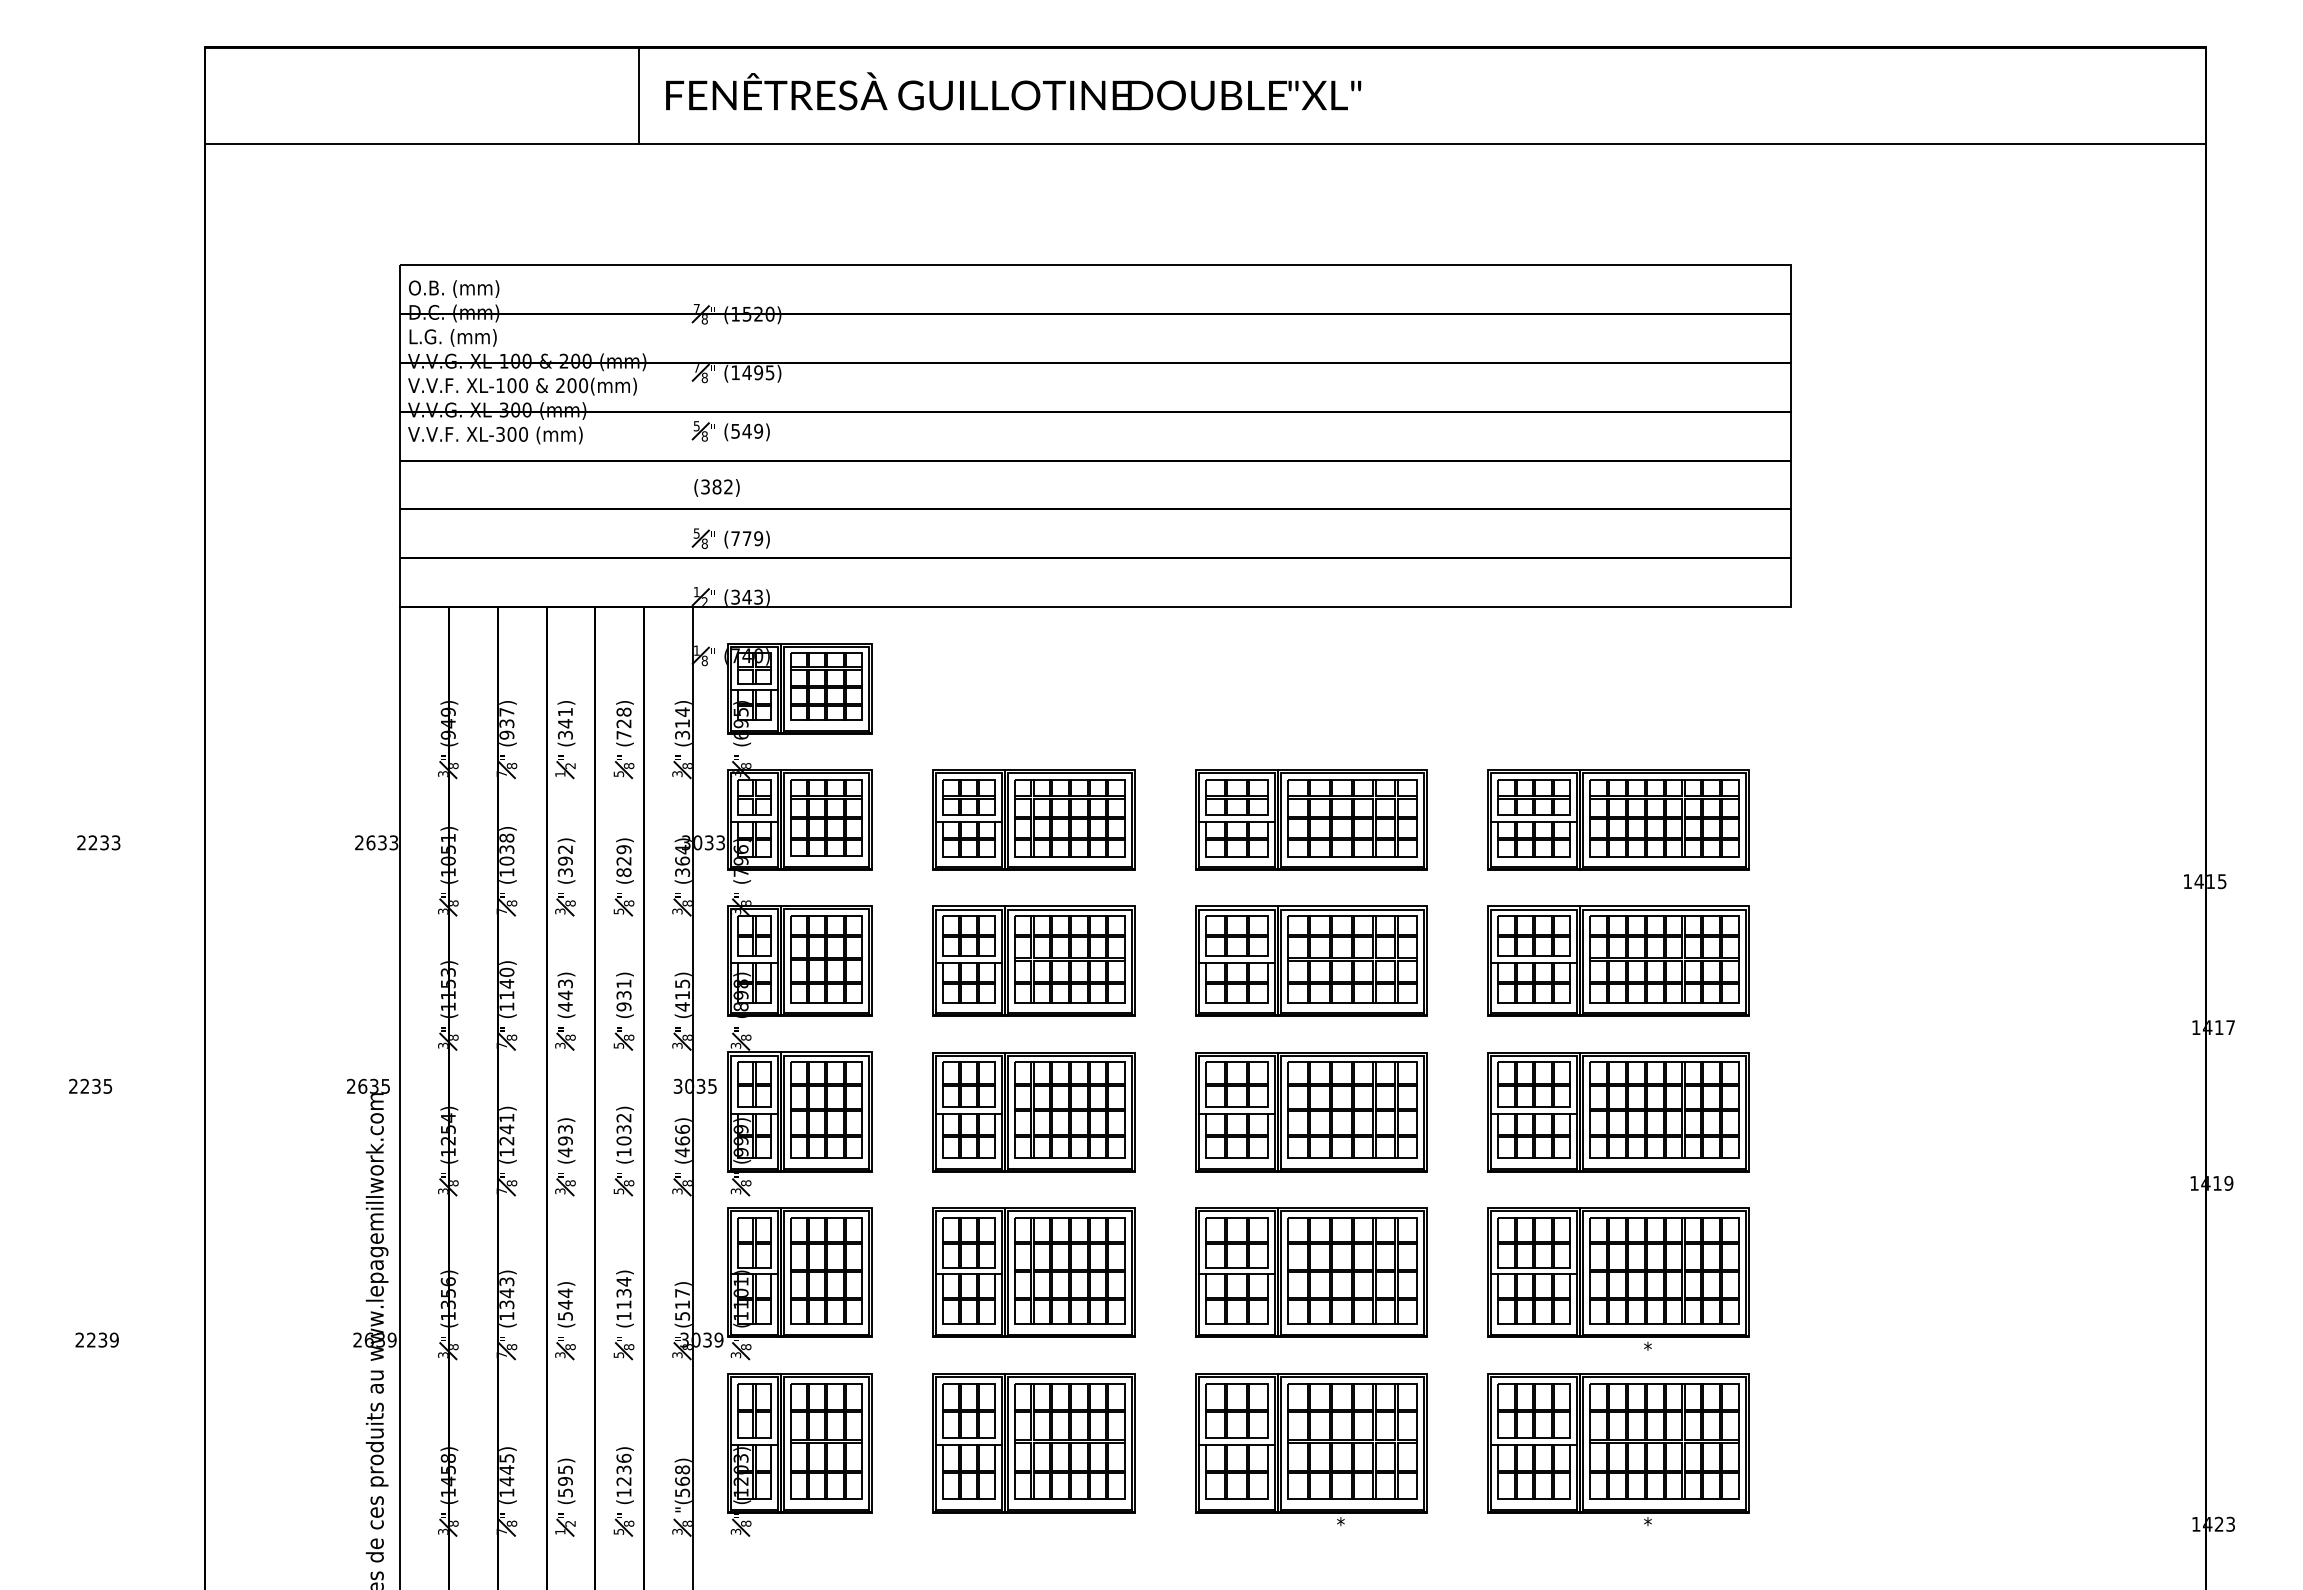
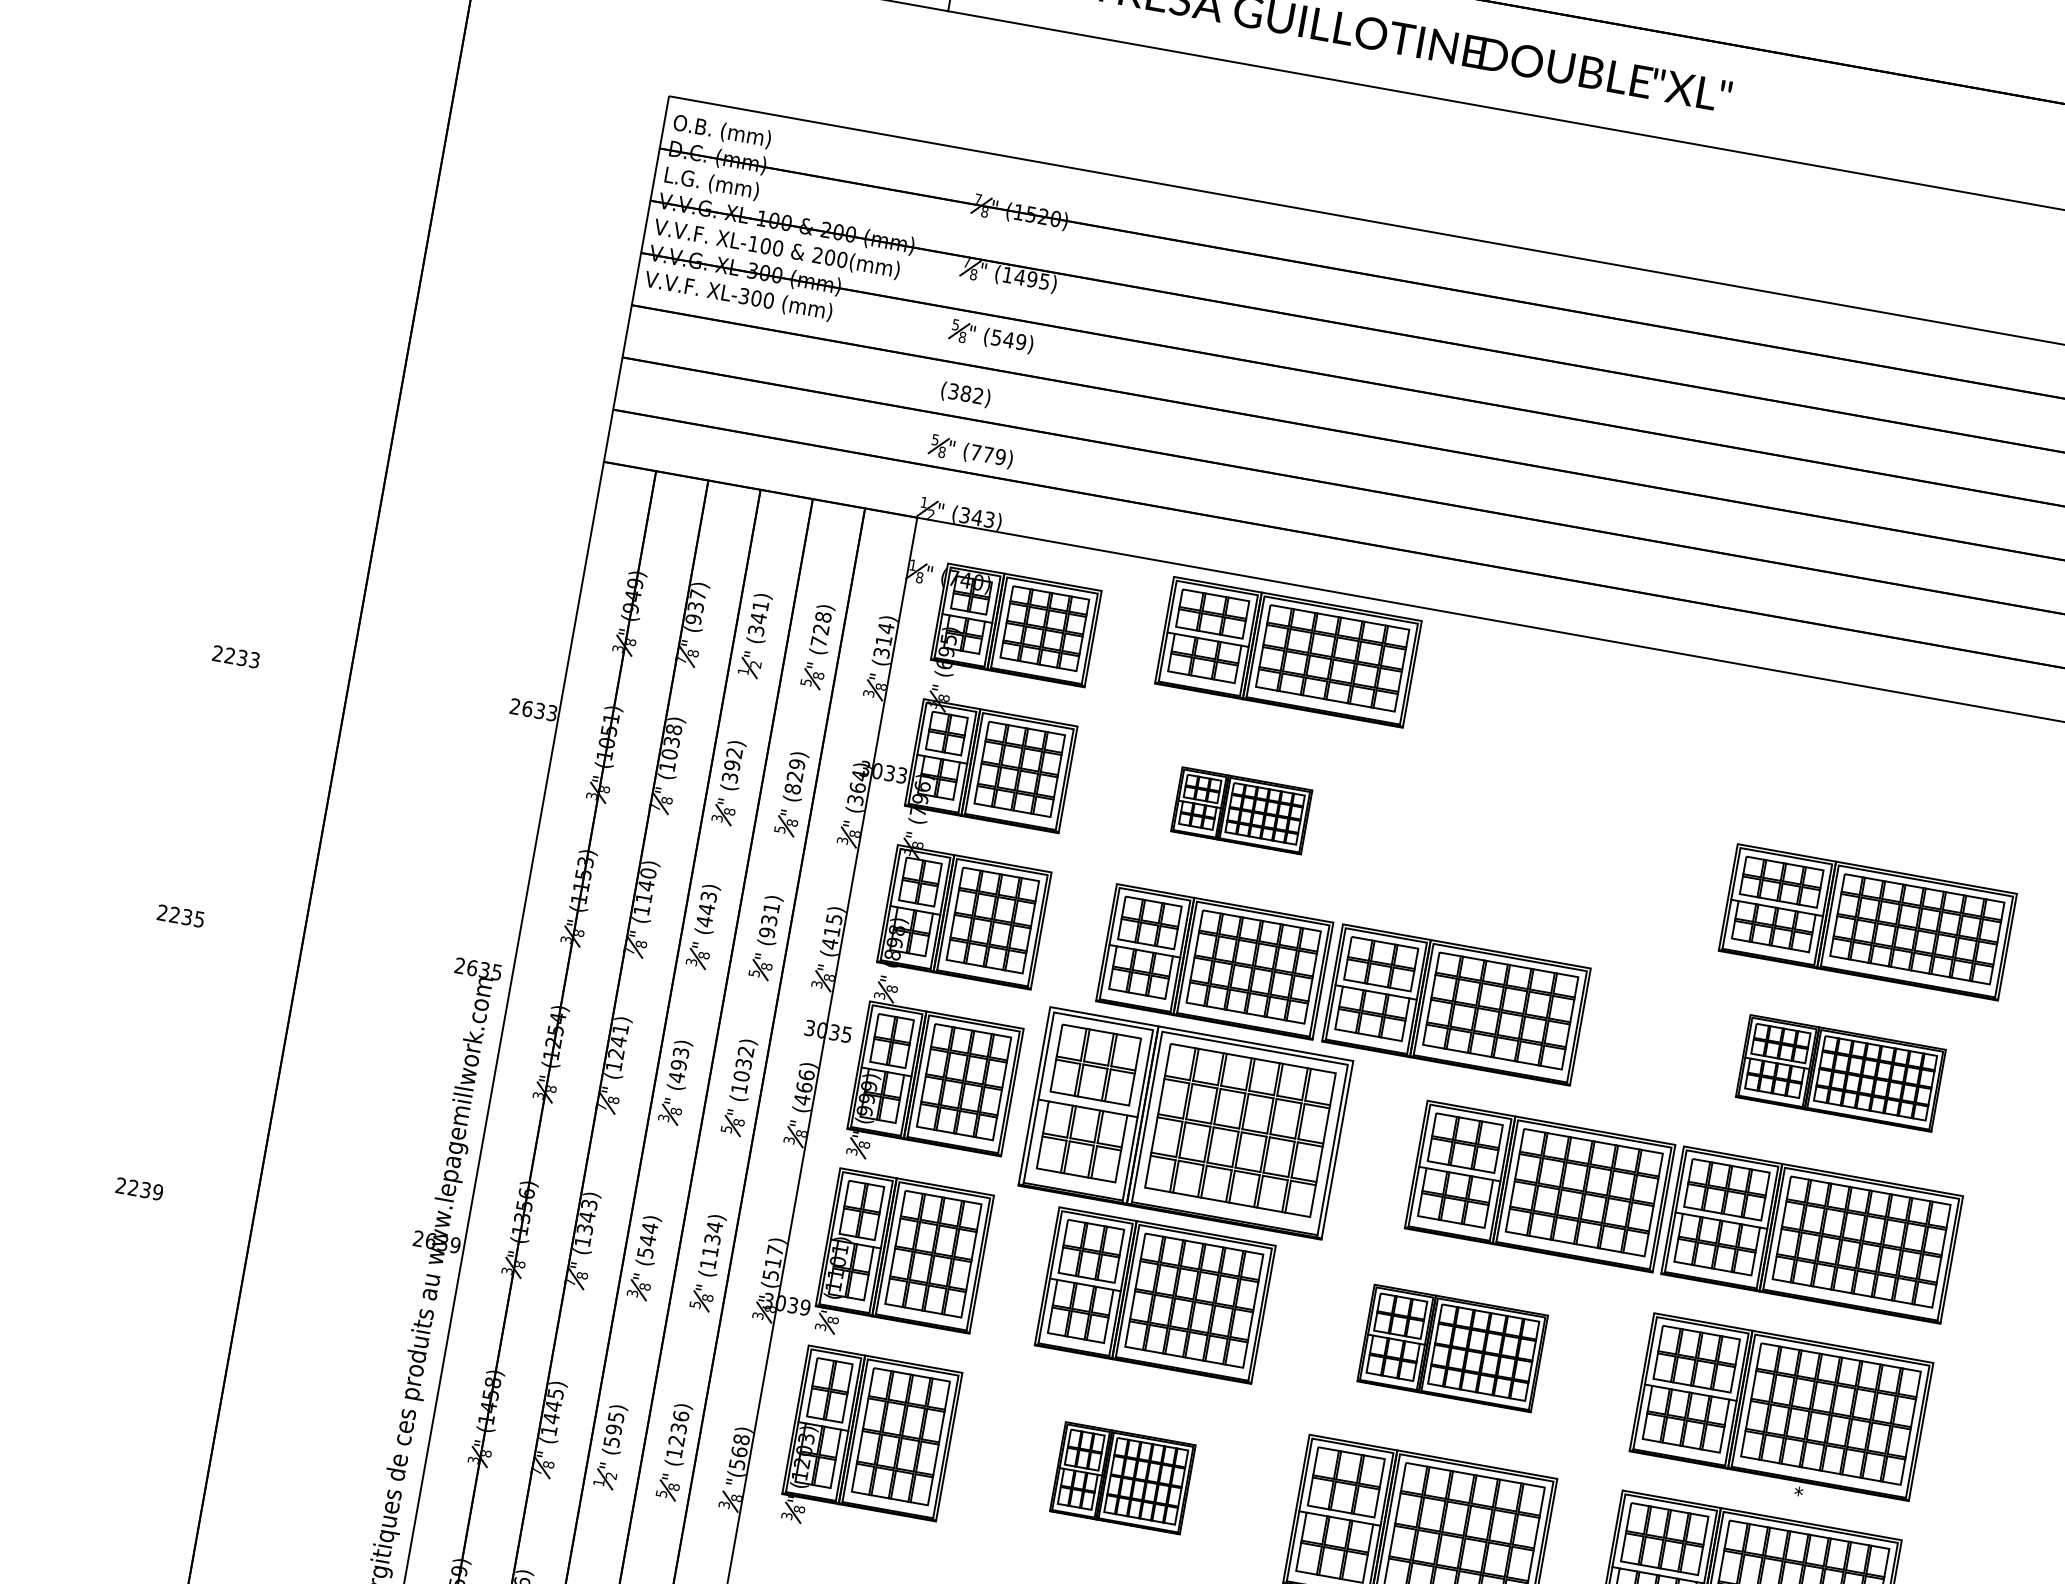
part: (1033, 819) -> (1241, 810), size x0.6
part: (1311, 819) -> (1288, 651), moved
part: (1311, 960) -> (1456, 1004), moved
part: (1618, 960) -> (1840, 1072), size x0.7
part: (1033, 1112) -> (1185, 1123), size x1.4
part: (1311, 1112) -> (1539, 1187), moved
part: (1311, 1272) -> (1452, 1348), size x0.7
part: (1033, 1443) -> (1122, 1478), size x0.6

